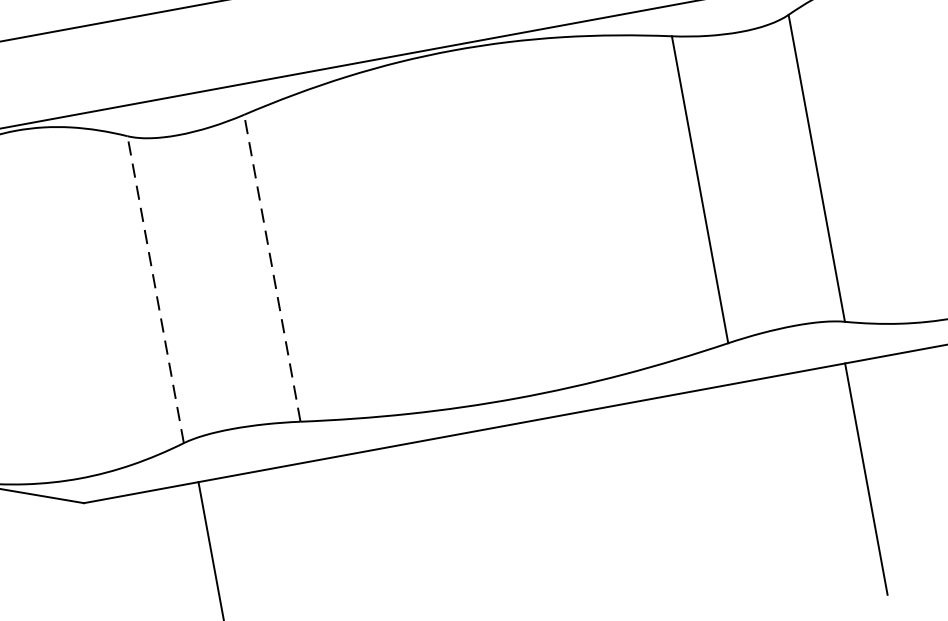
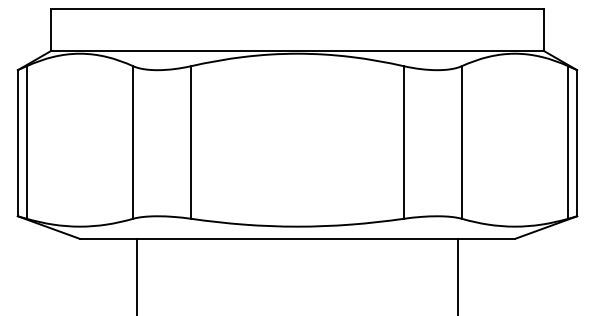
line: (273, 268) -> (191, 142), dashed -> solid
line: (156, 289) -> (133, 142), dashed -> solid

